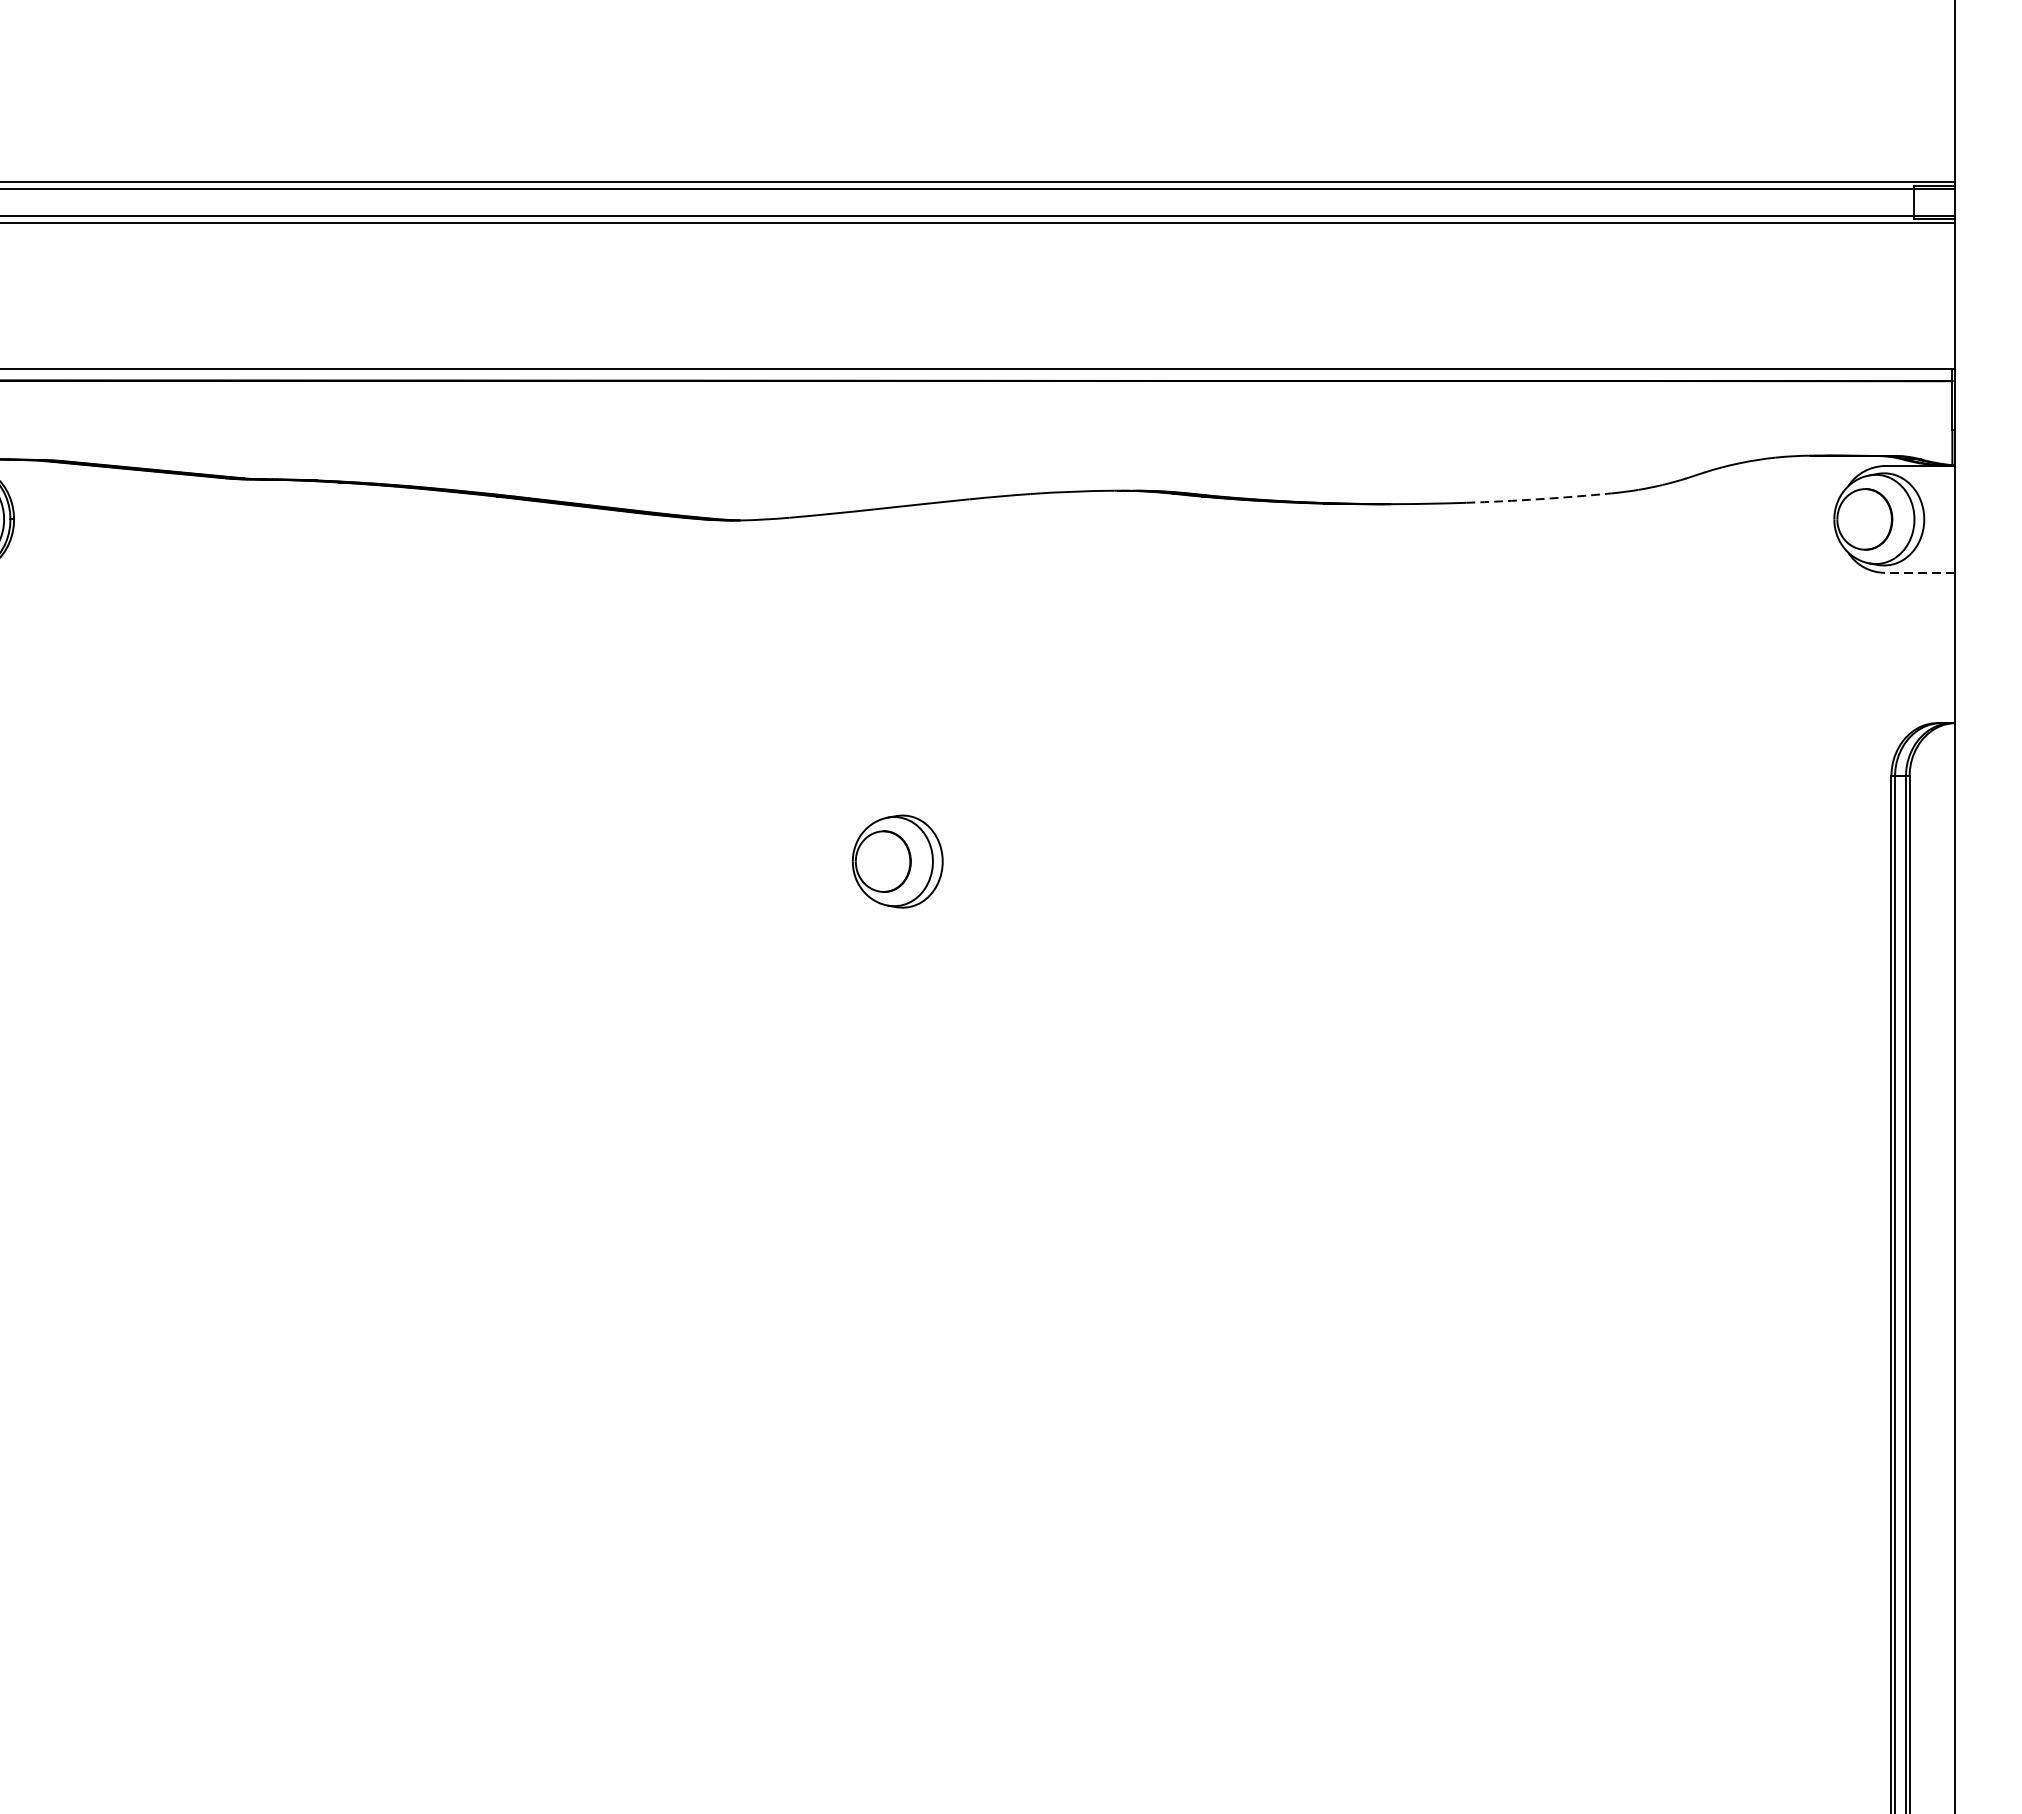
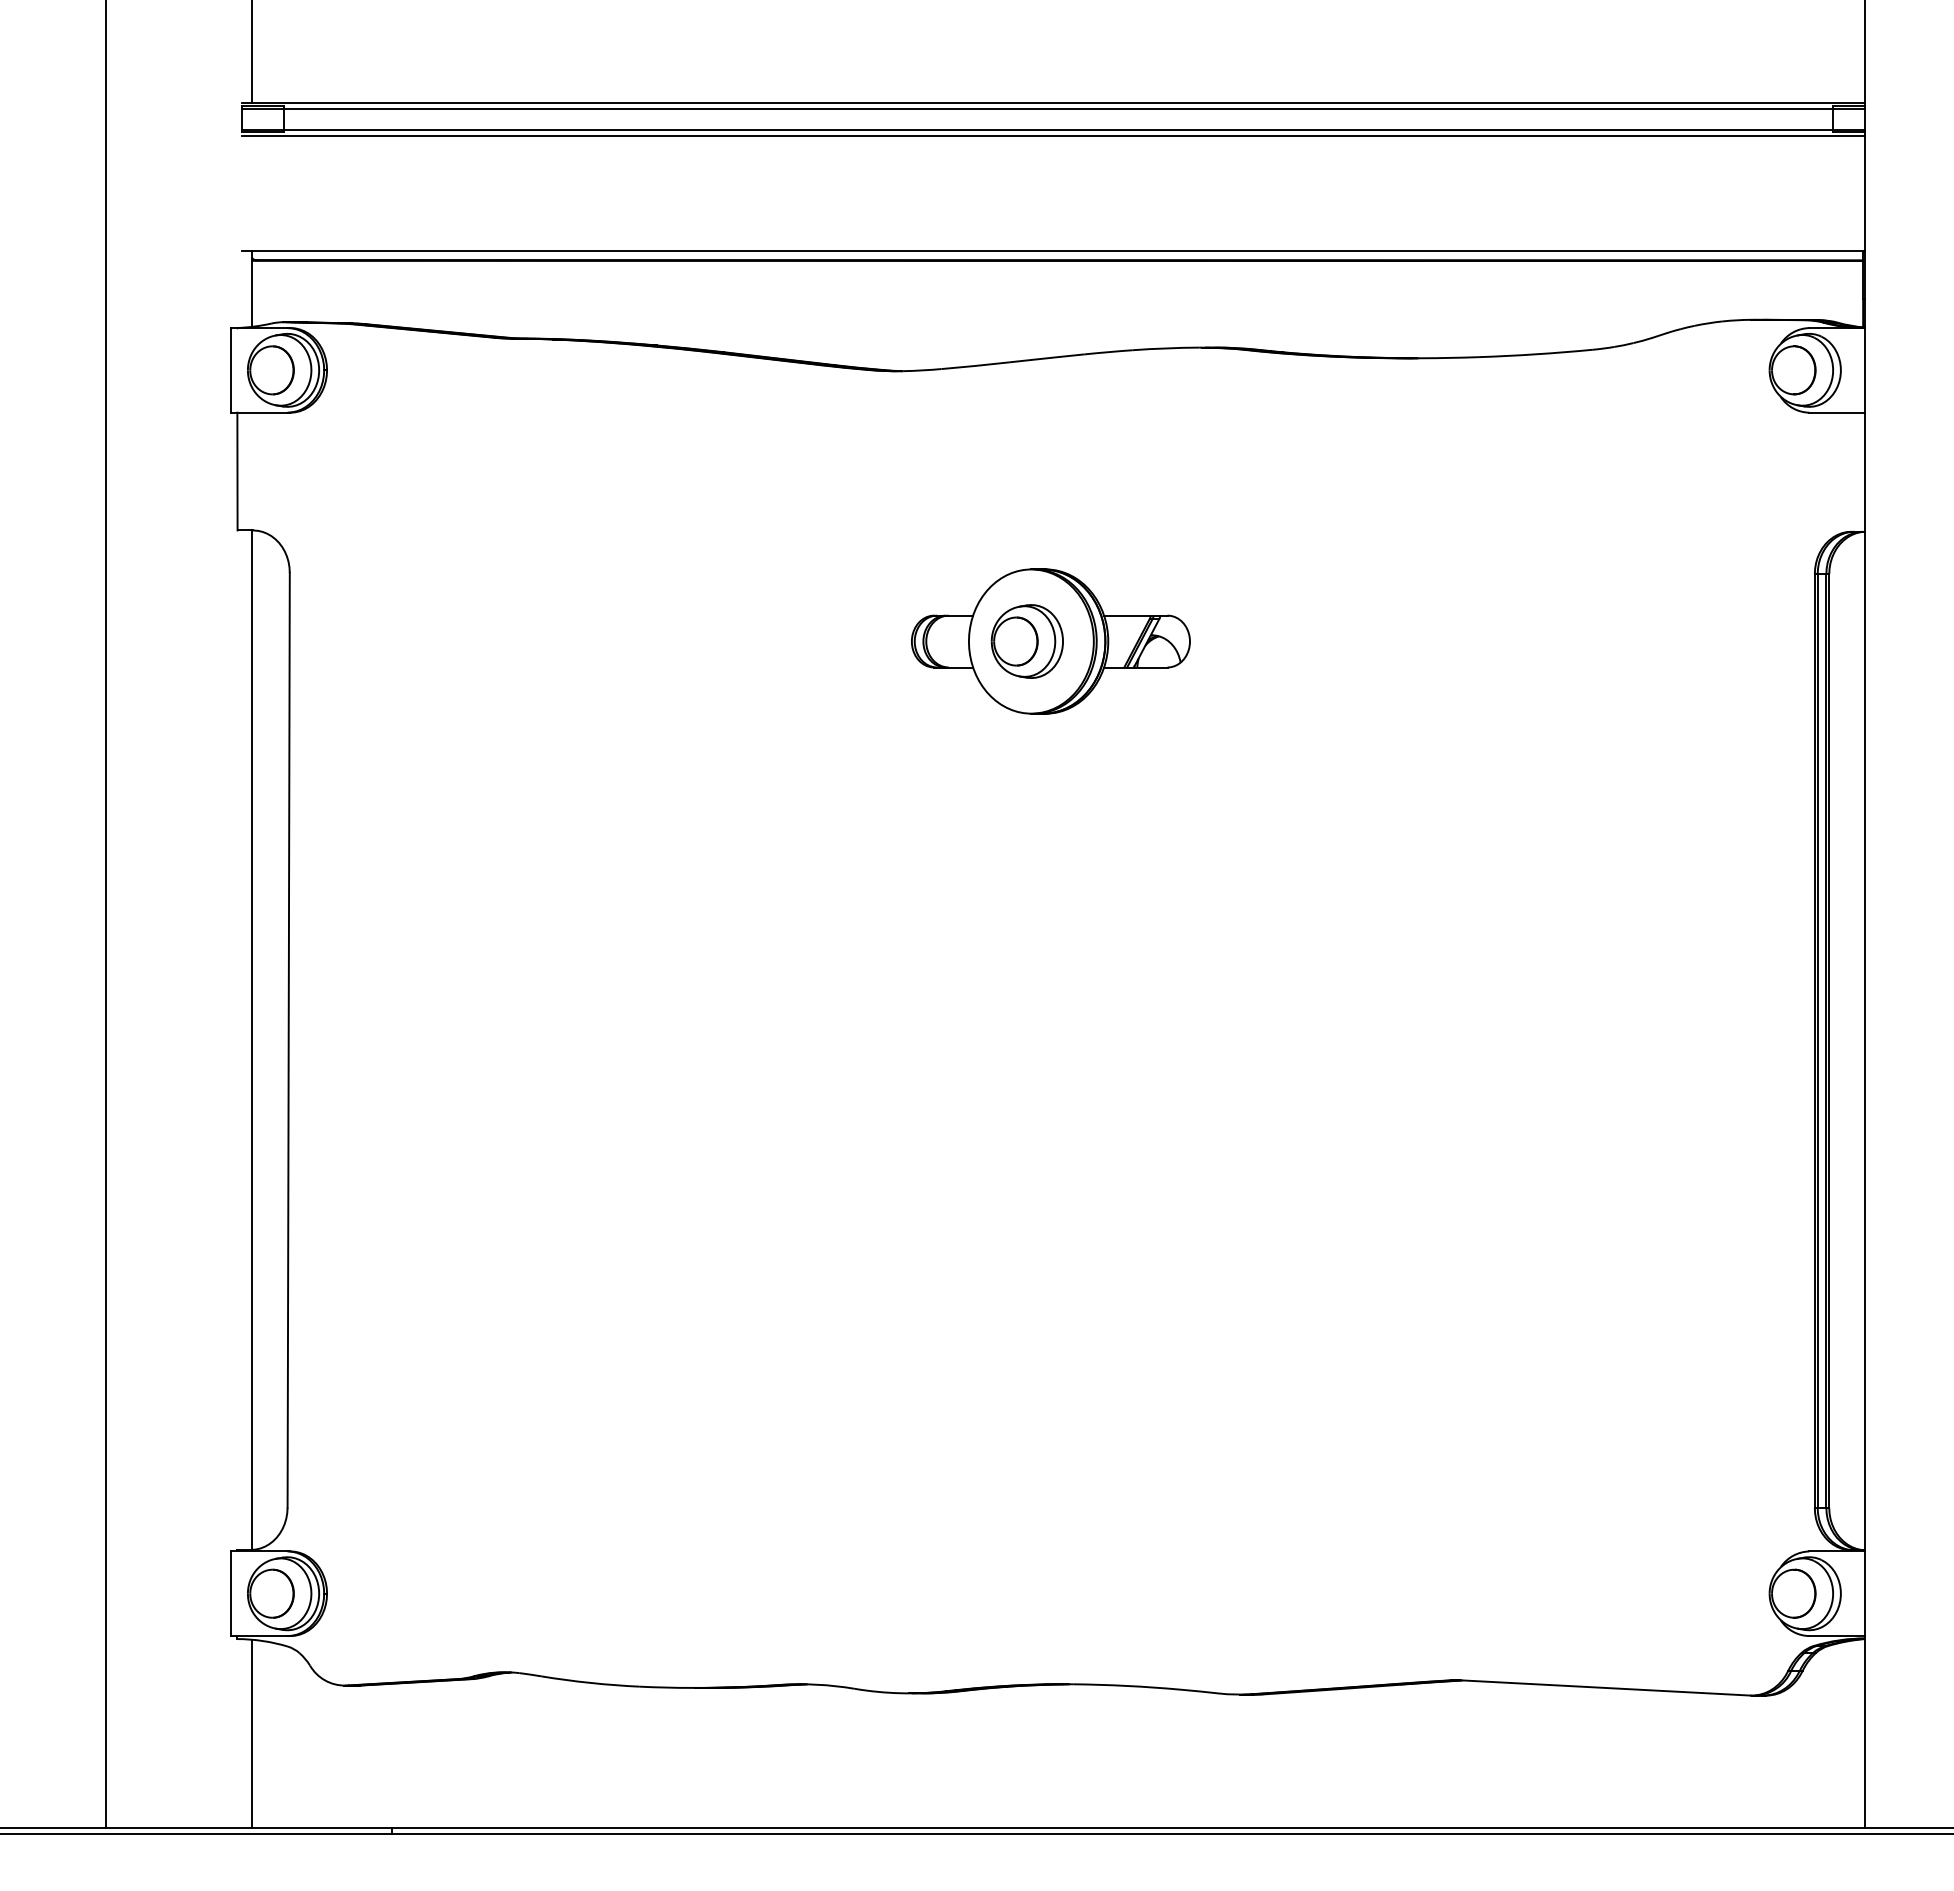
arc: (1538, 499) -> (1535, 354), dashed -> solid
line: (1919, 572) -> (1837, 412), dashed -> solid
part: (926, 861) -> (1050, 641), added

